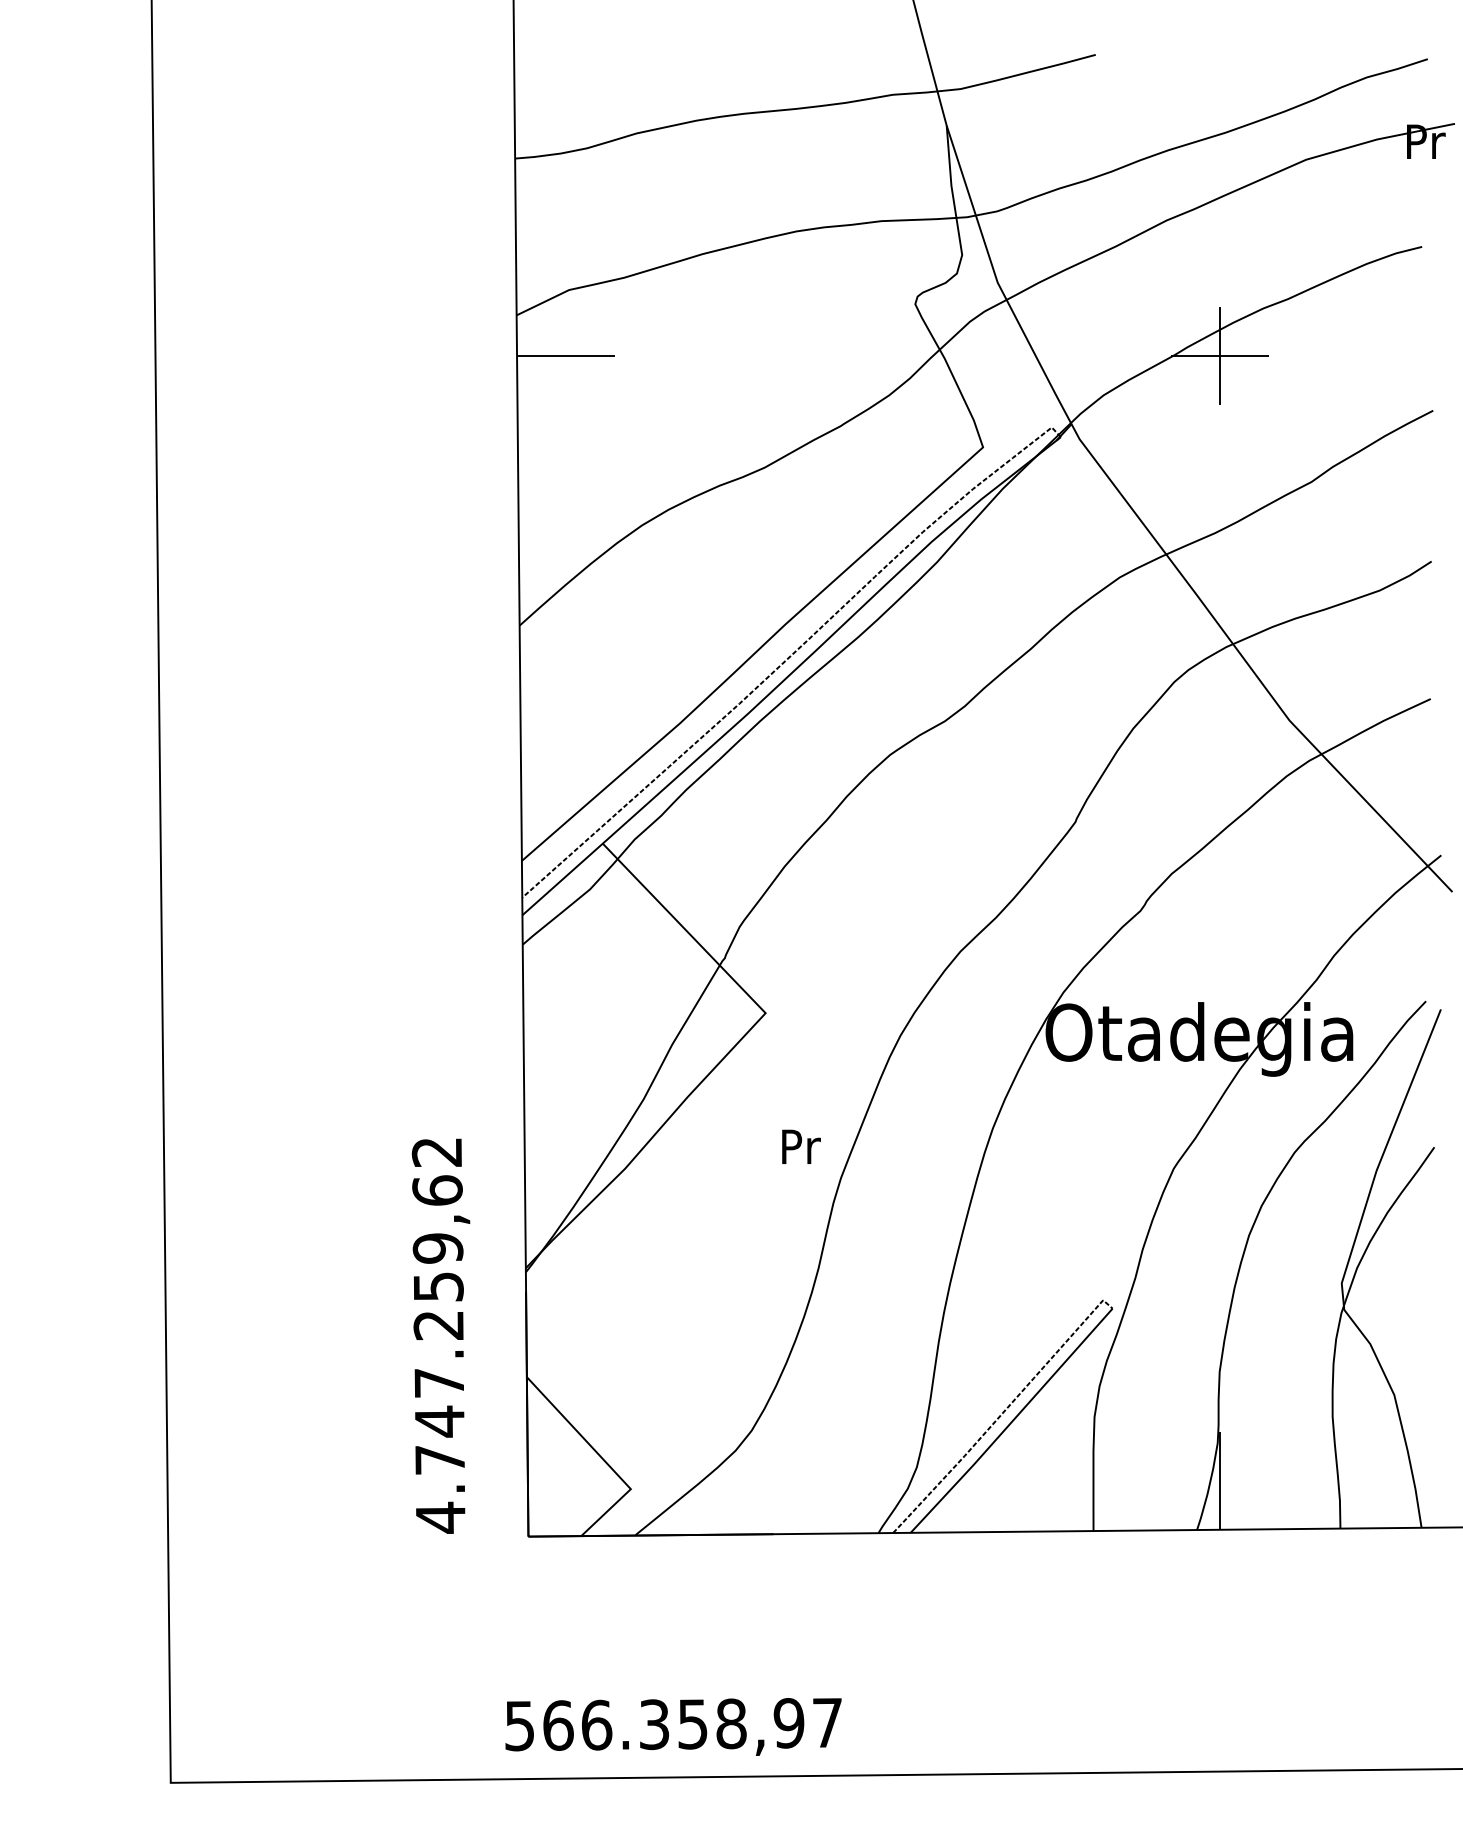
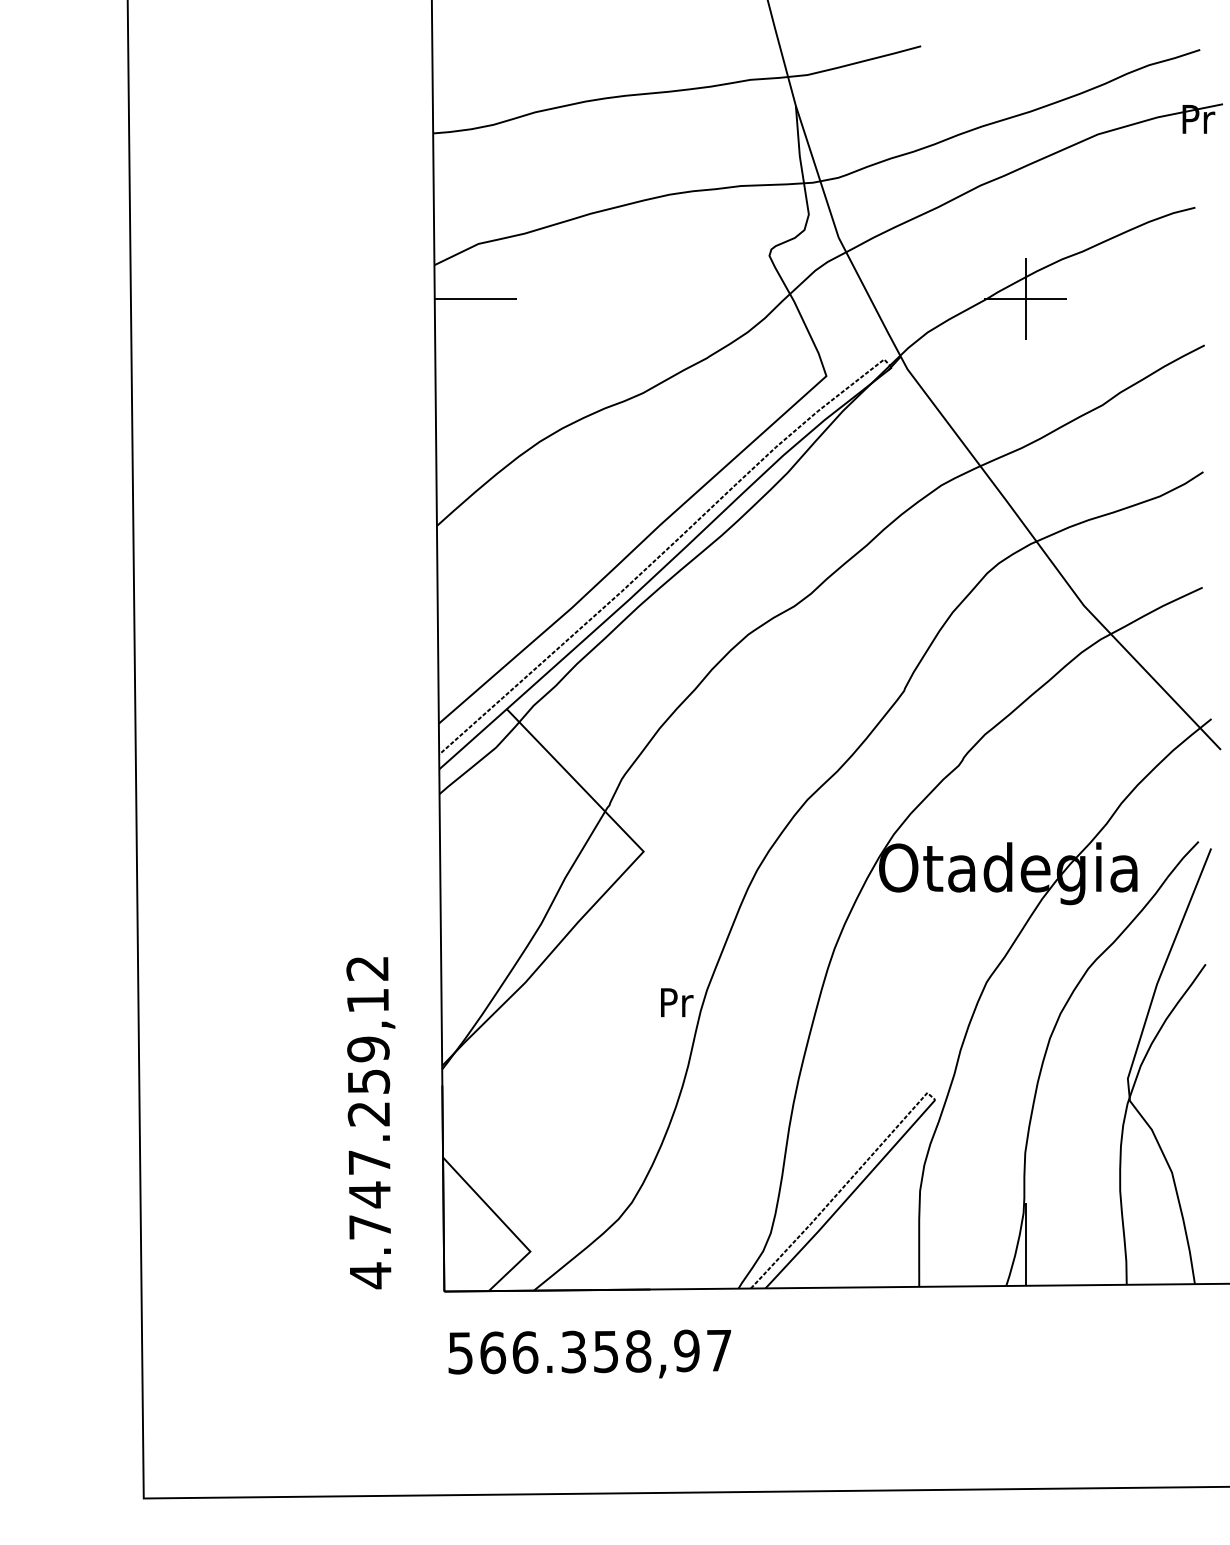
text: (801, 1146) -> (677, 1002), moved
text: (437, 1190) -> (367, 1000), 4.747.259,62 -> 4.747.259,12
text: (673, 1726) -> (589, 1353), moved

